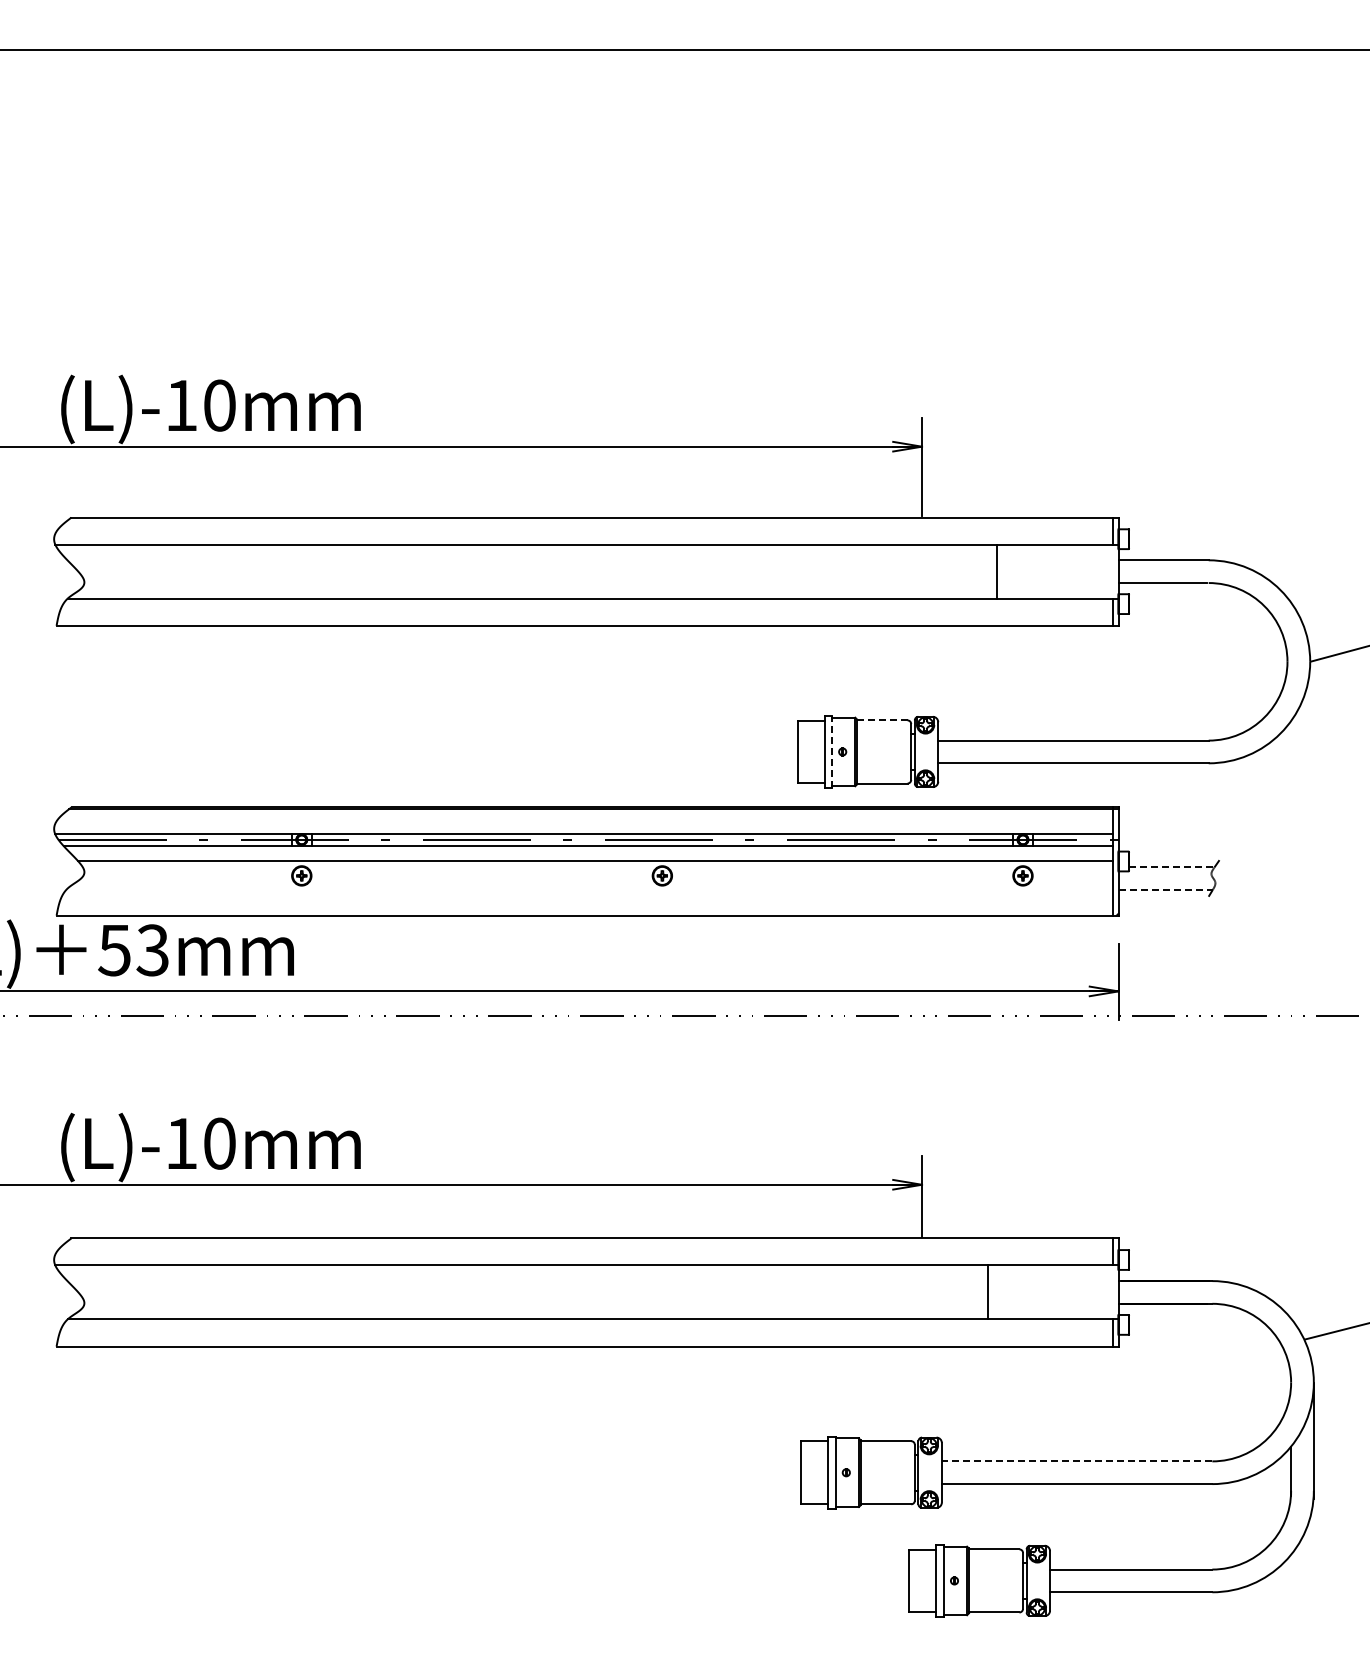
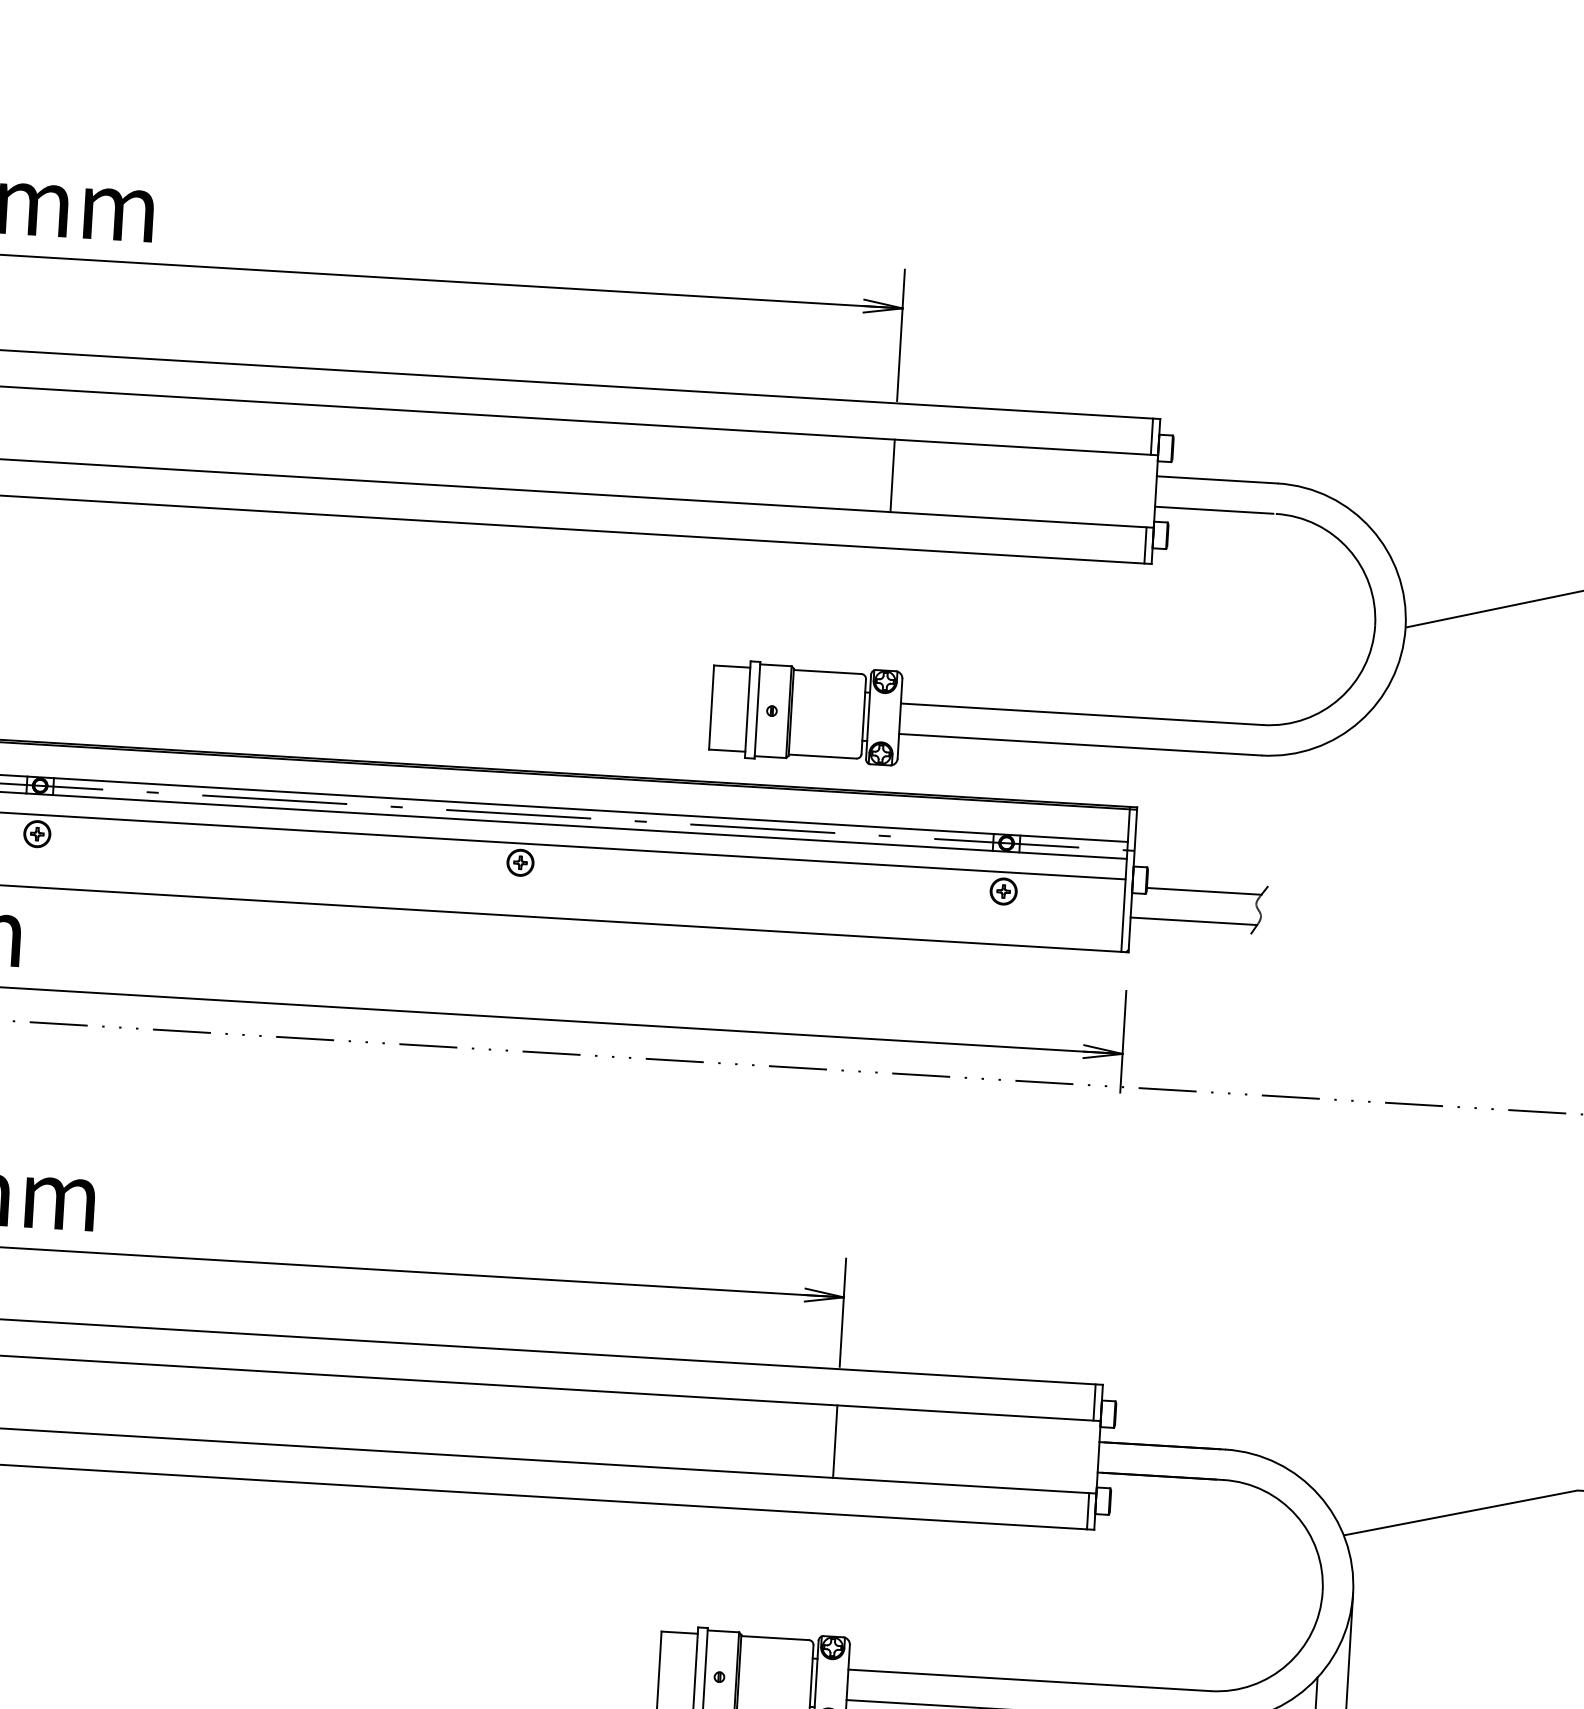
line: (997, 571) -> (893, 475), moved
line: (882, 720) -> (827, 672), dashed -> solid
line: (831, 751) -> (757, 709), dashed -> solid
line: (1172, 866) -> (1204, 890), dashed -> solid
line: (1166, 889) -> (1194, 921), dashed -> solid
line: (988, 1292) -> (835, 1441), moved
line: (1076, 1461) -> (1028, 1680), dashed -> solid

